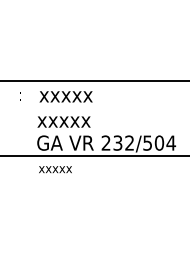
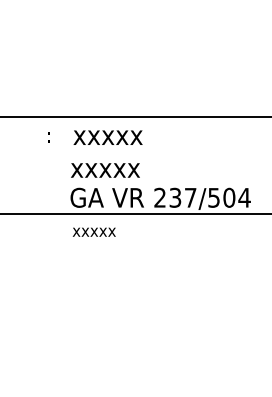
text: (129, 142) -> (190, 197), 232/504 -> 237/504

